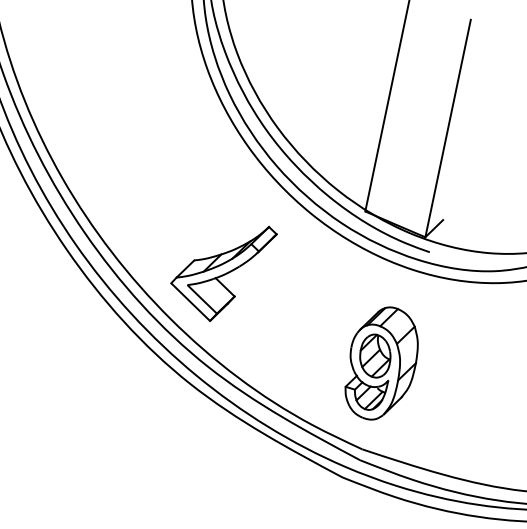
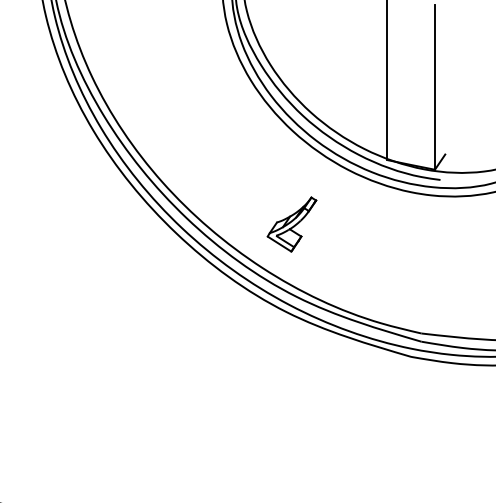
part: (221, 269) -> (291, 224), size x0.7
part: (382, 362) -> (422, 267), removed

